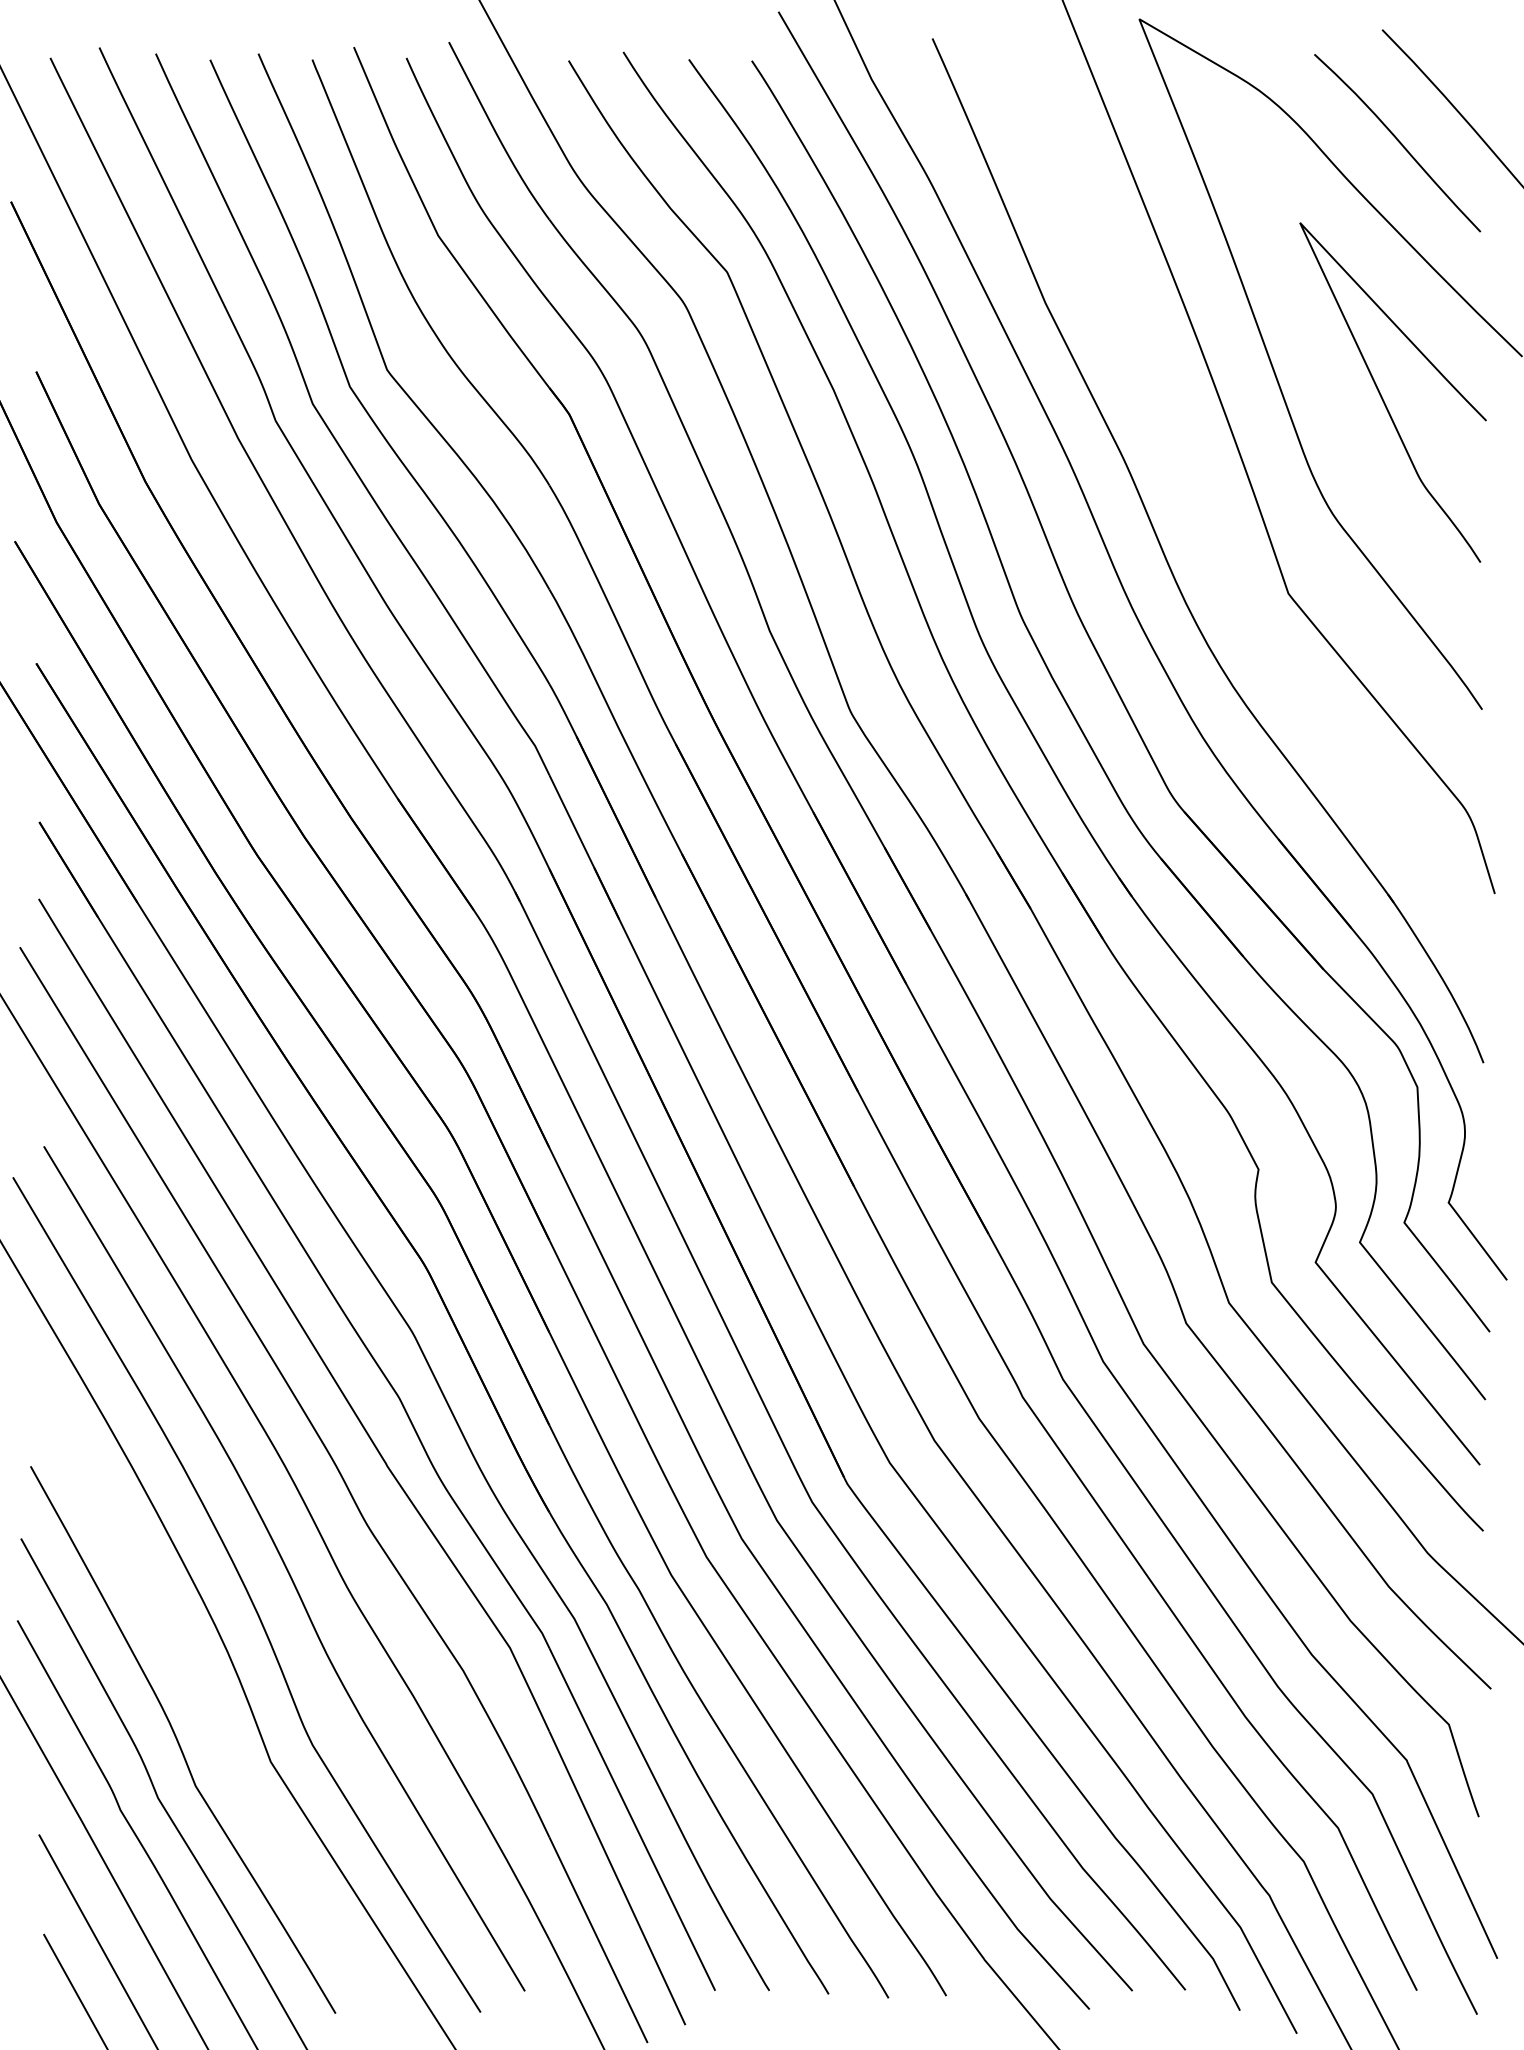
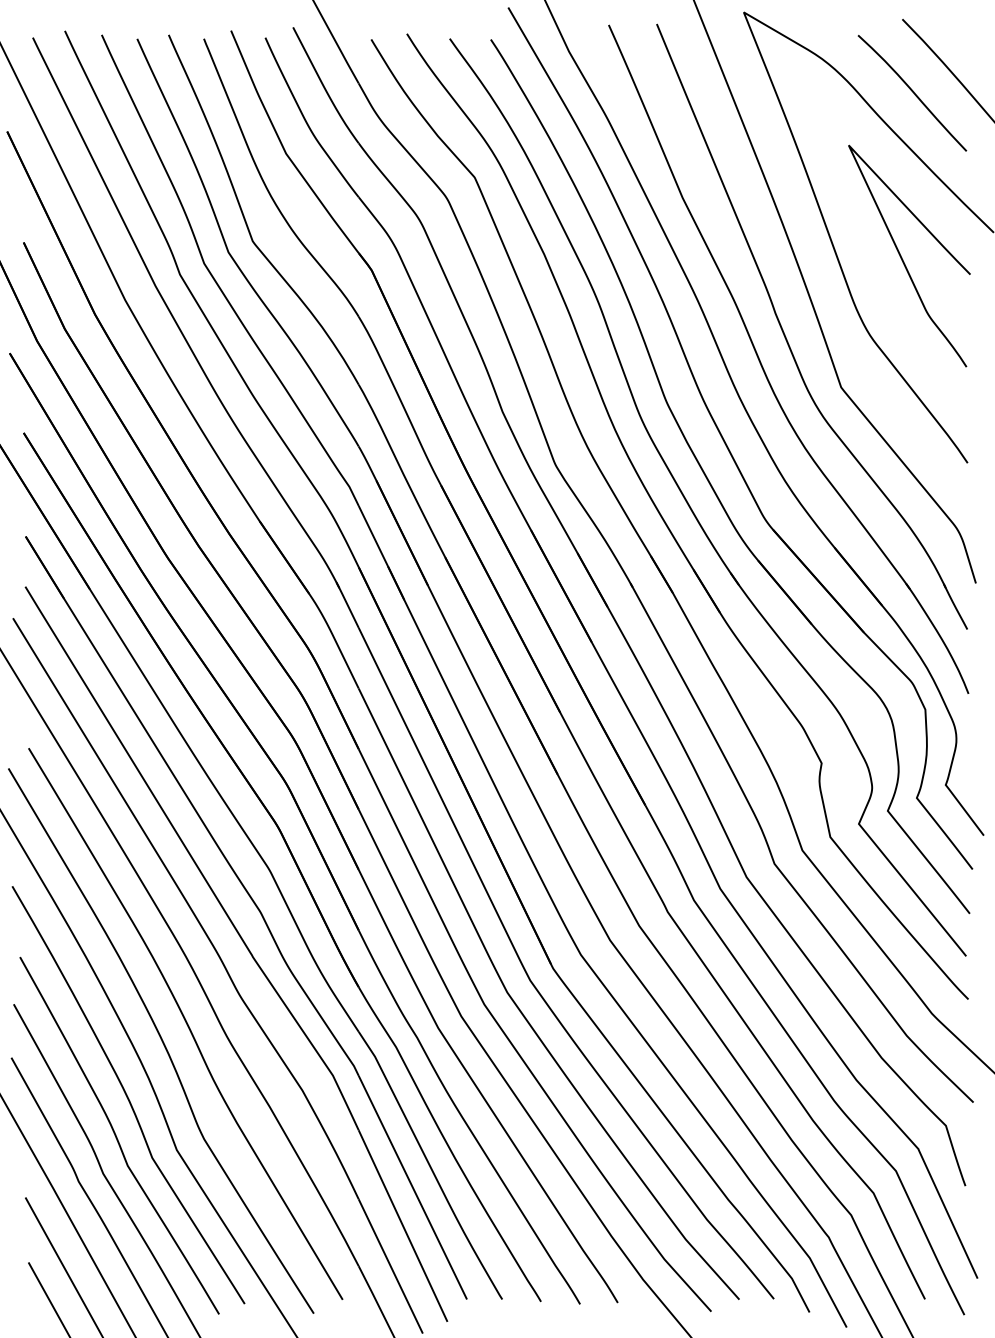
part: (1204, 515) -> (786, 336), added
curve: (195, 1678) -> (127, 1095), added

